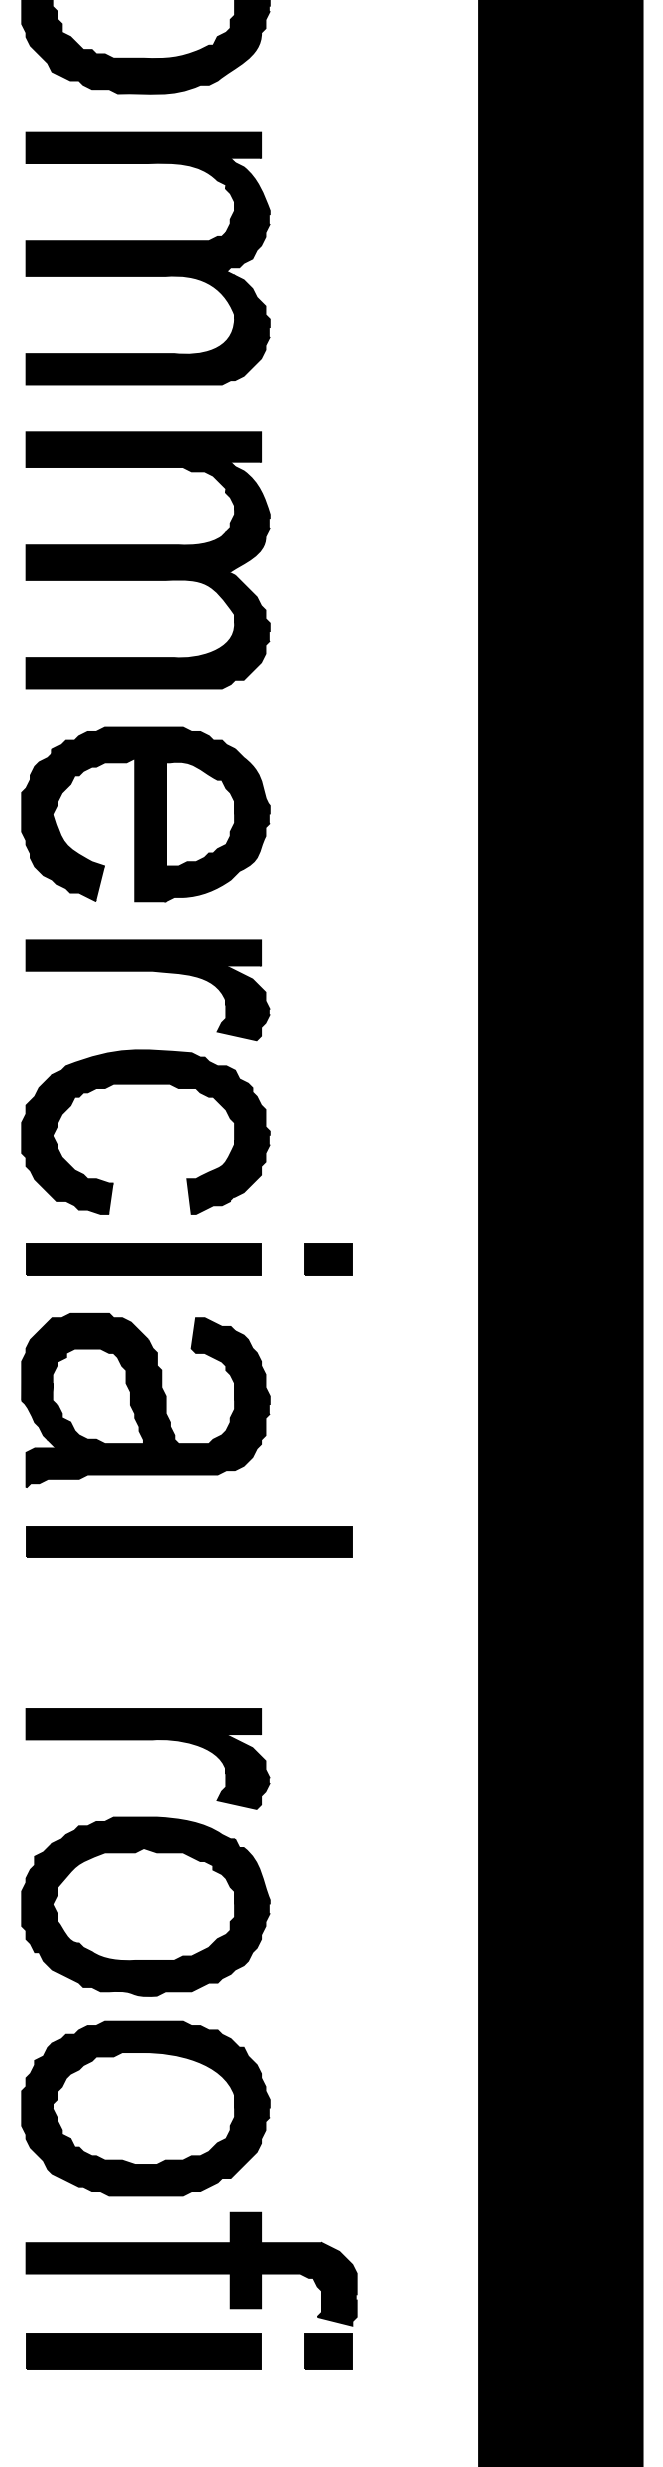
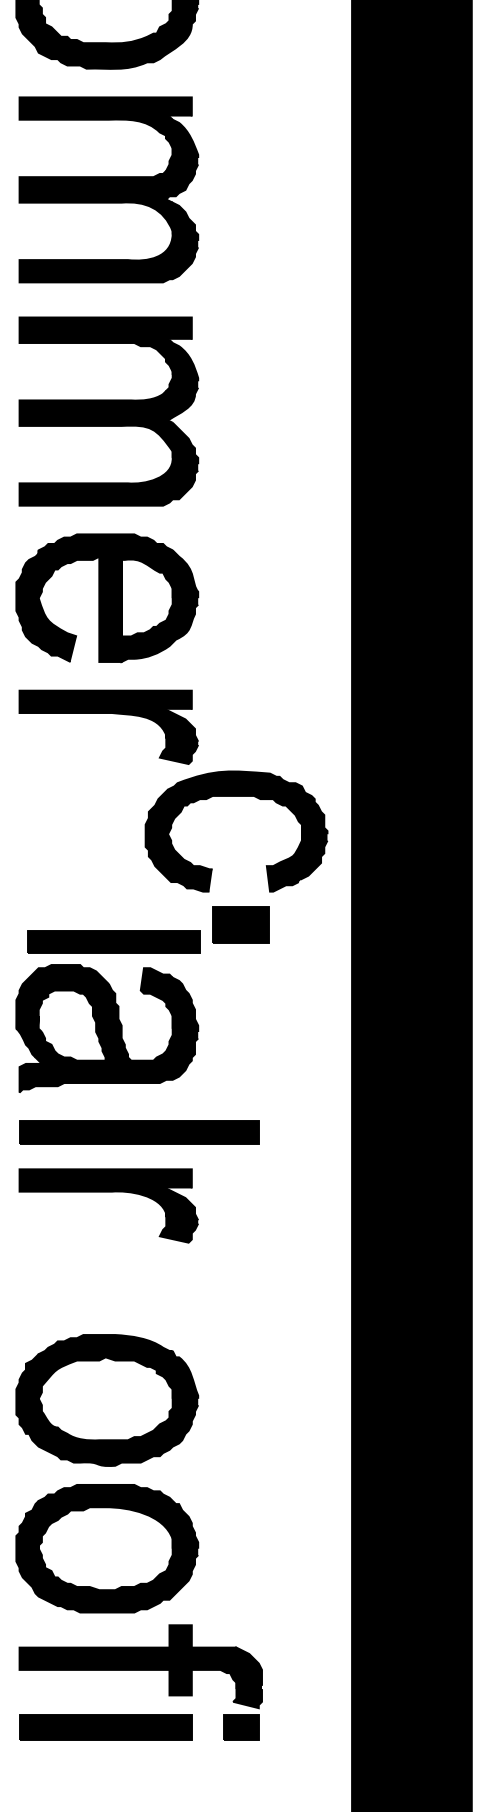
part: (145, 1084) -> (236, 796), moved
part: (143, 1259) -> (113, 941), moved
part: (328, 1259) -> (241, 925), size x1.6
part: (147, 1740) -> (108, 1192), moved

